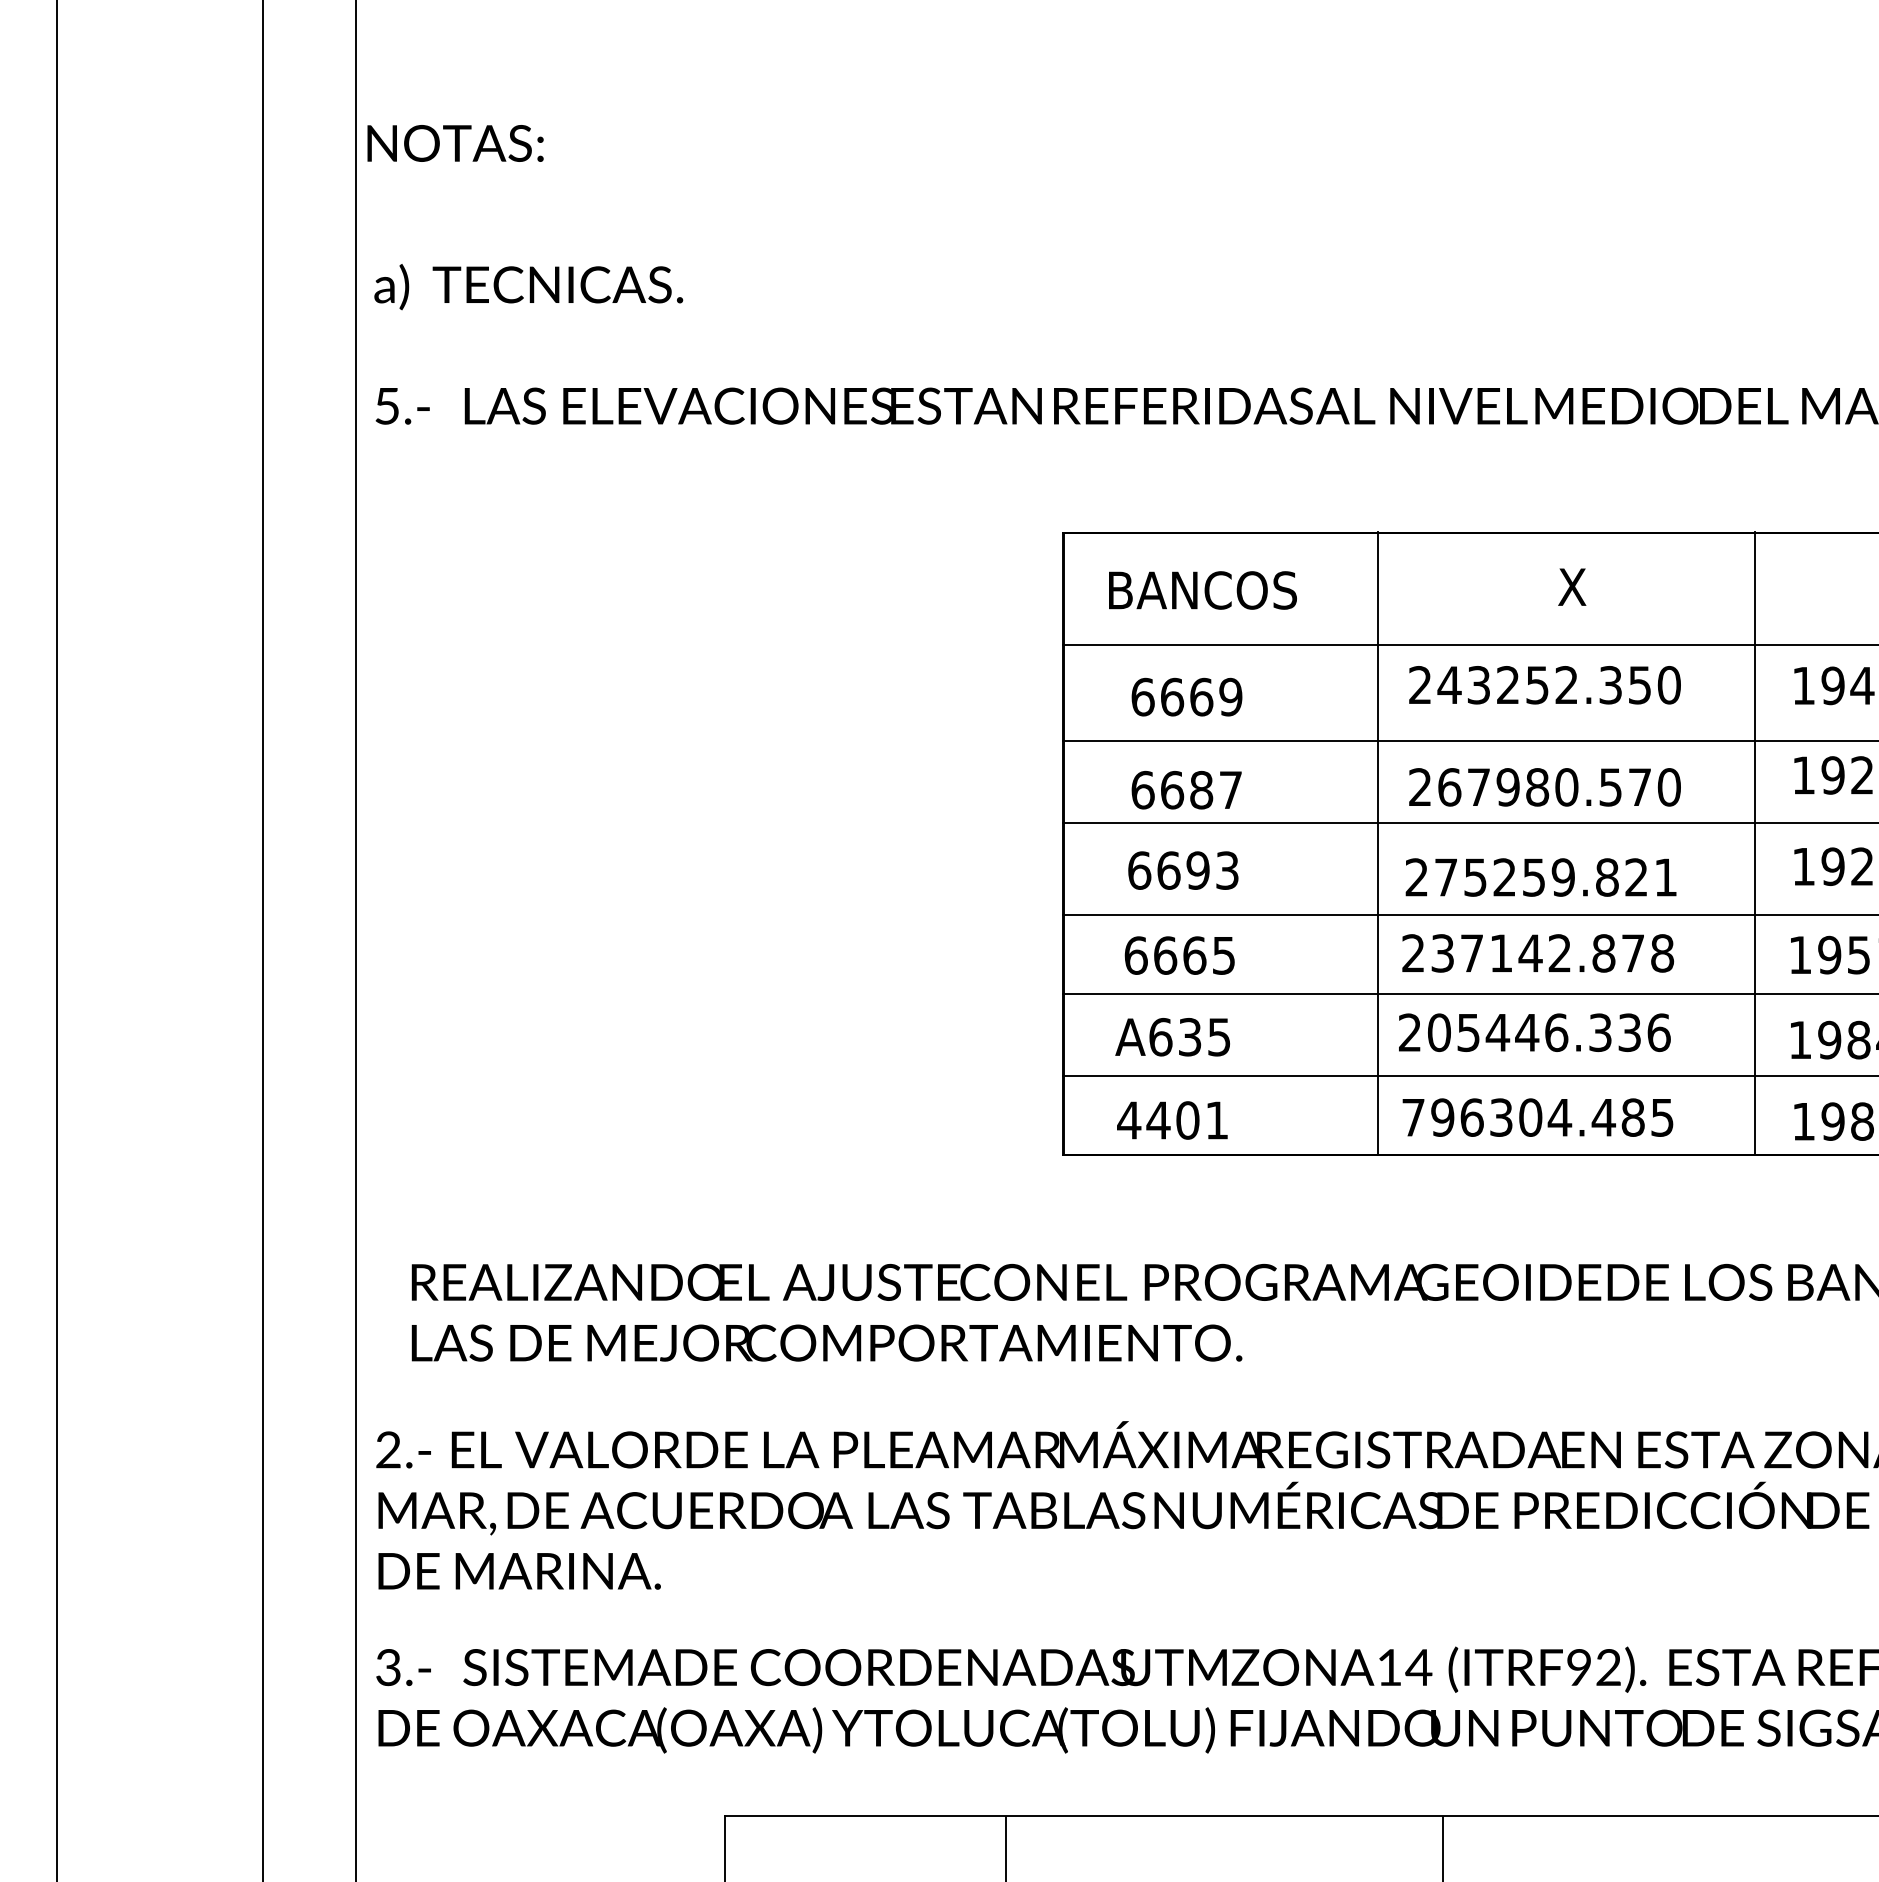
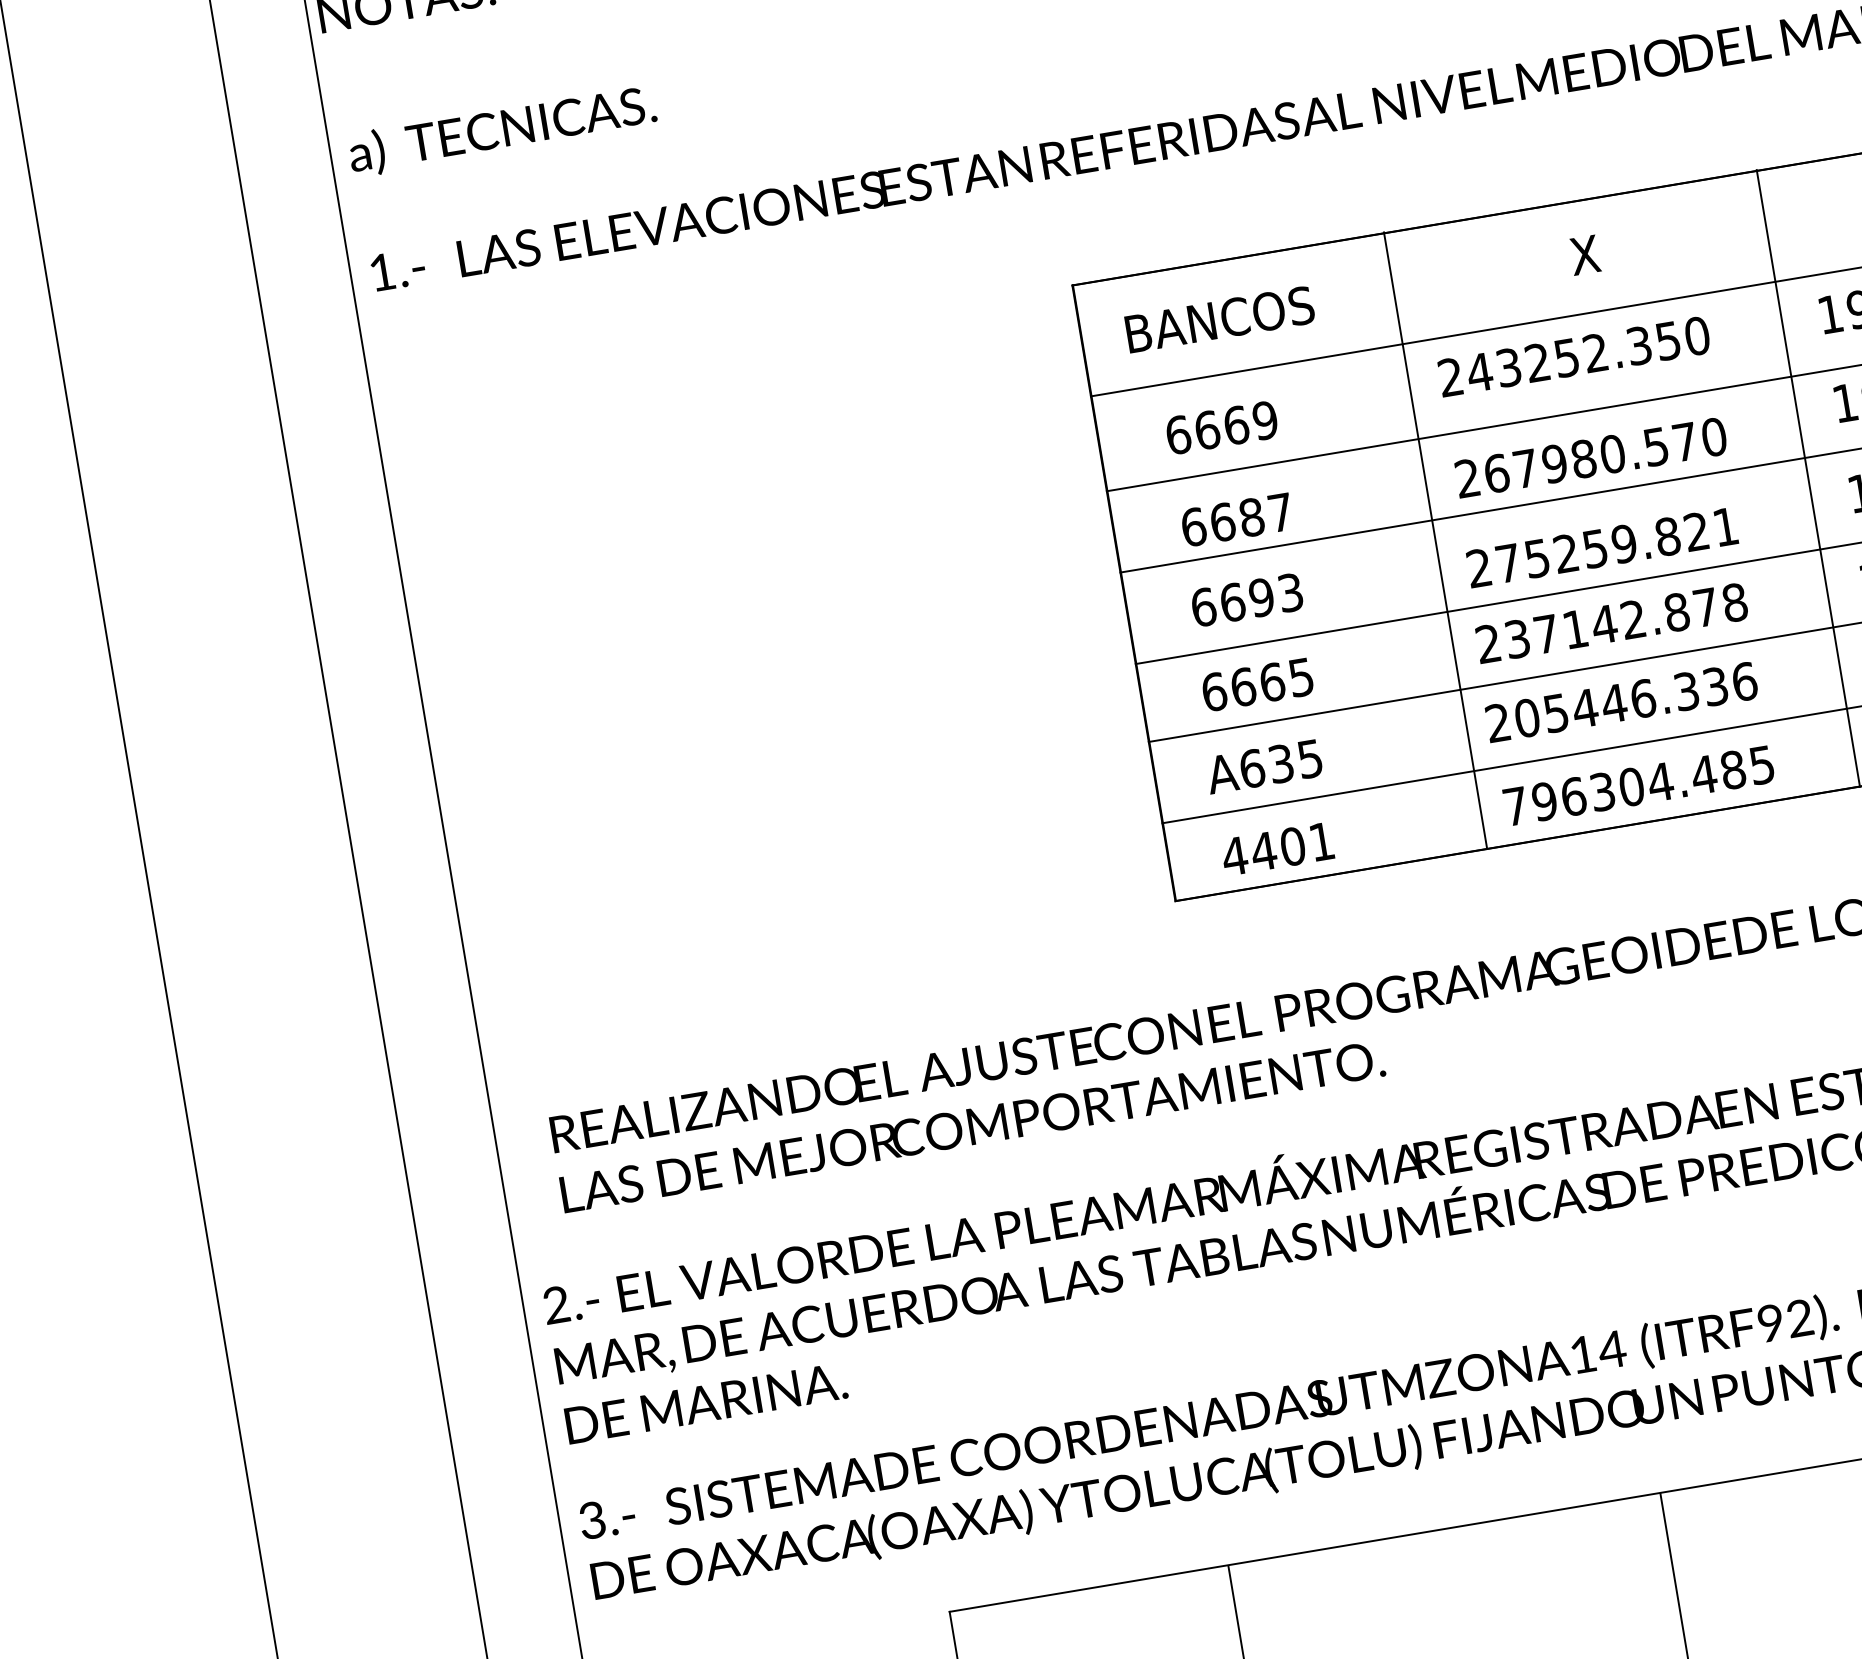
text: (386, 406) -> (381, 272), 5.- -> 1.-

